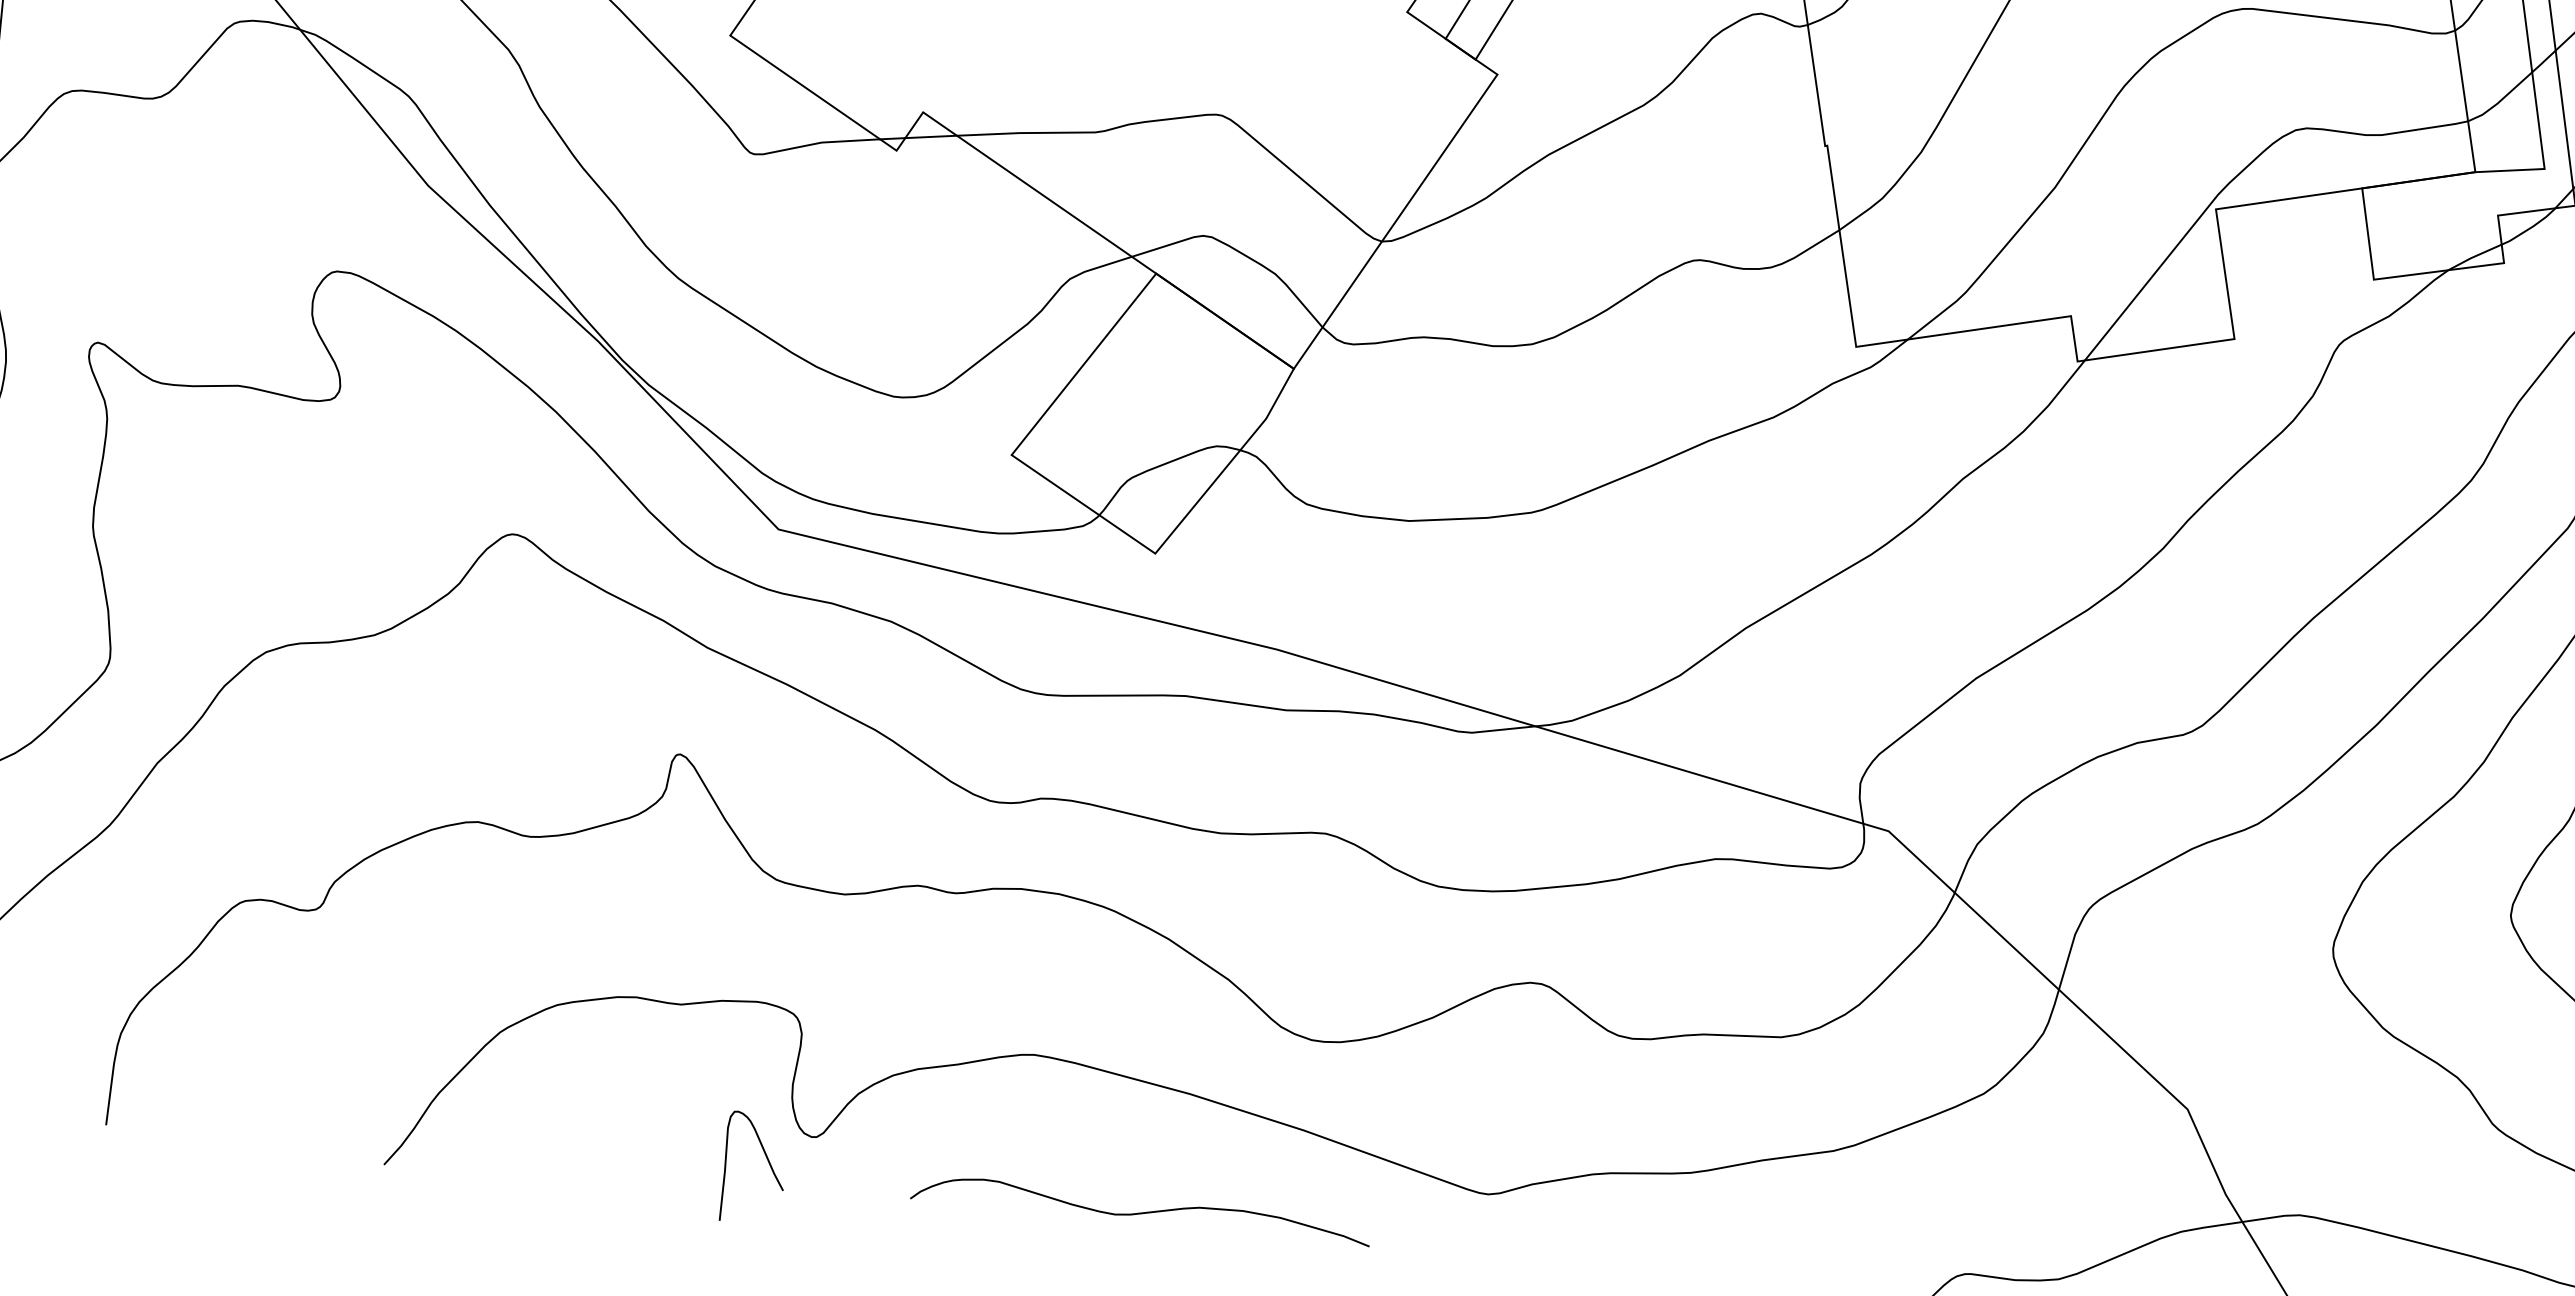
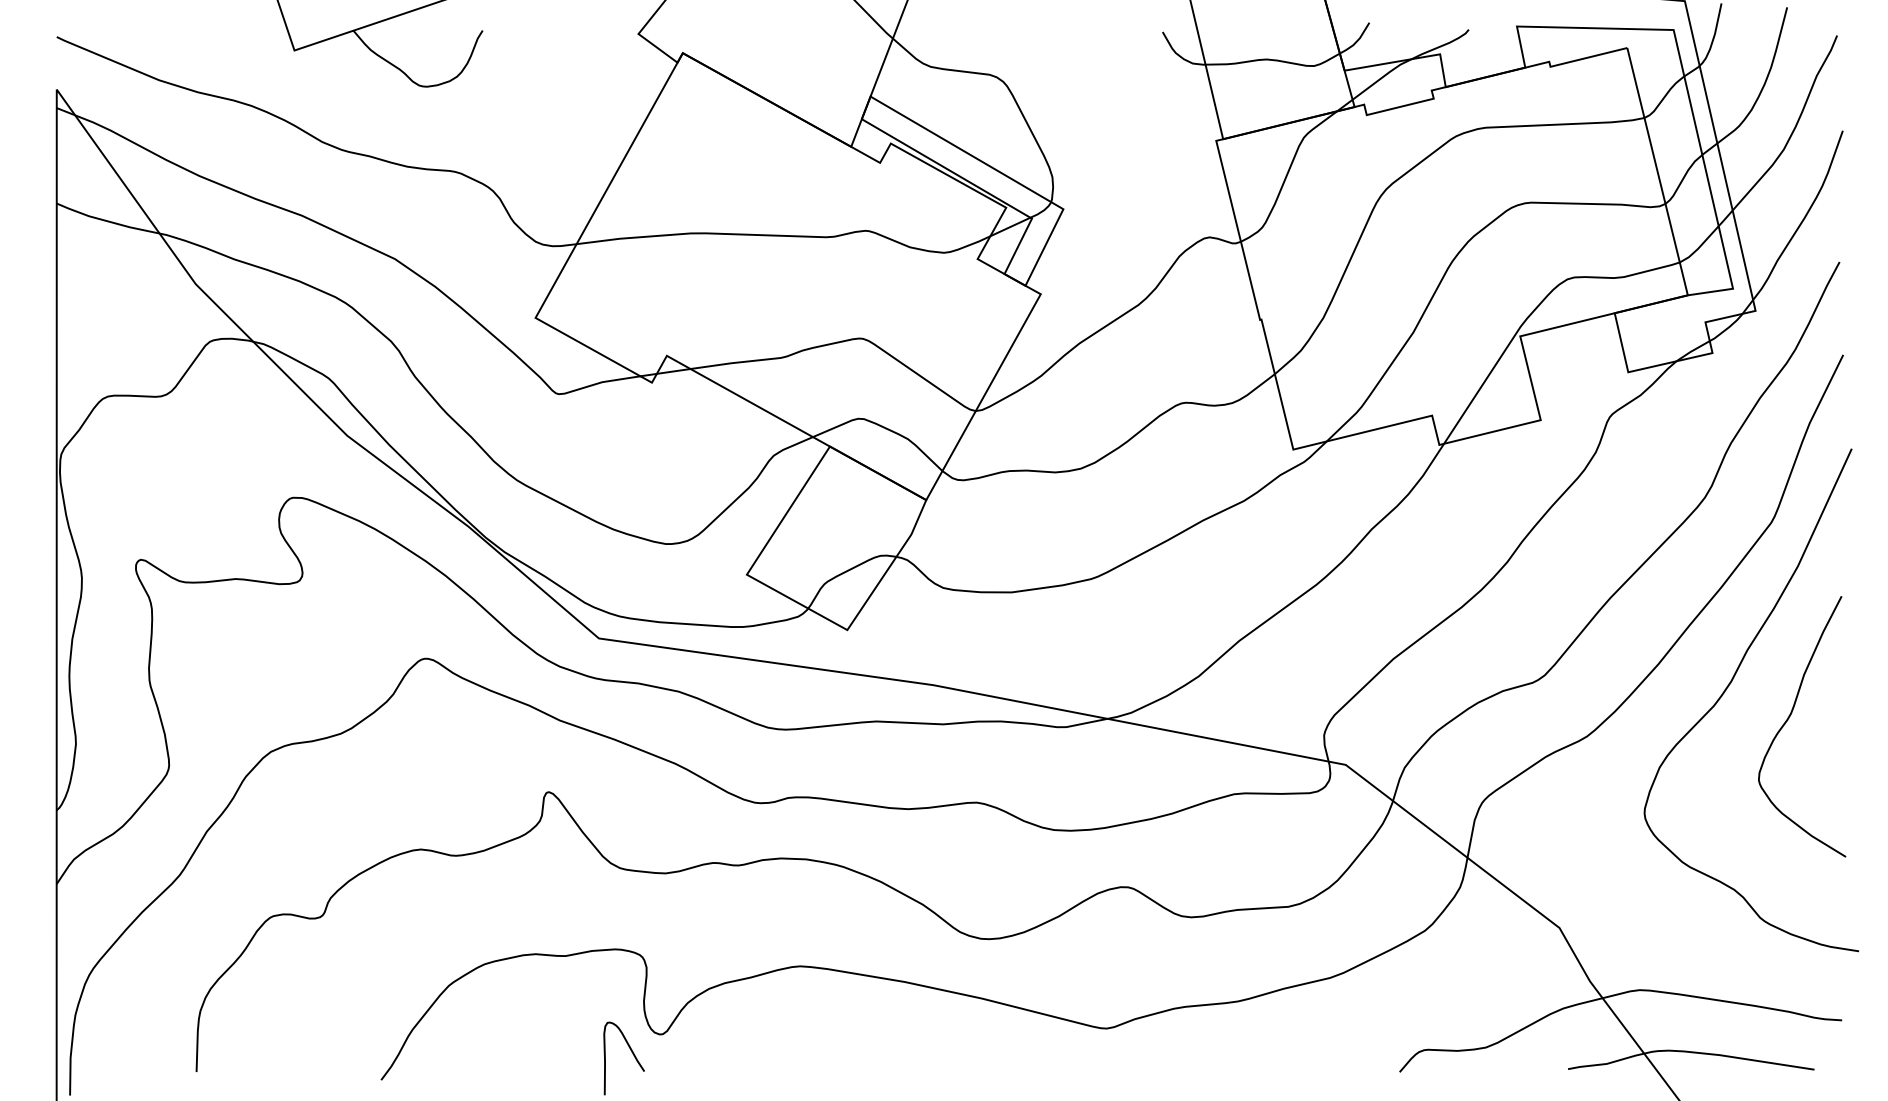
curve: (1141, 1212) -> (880, 1062), removed

